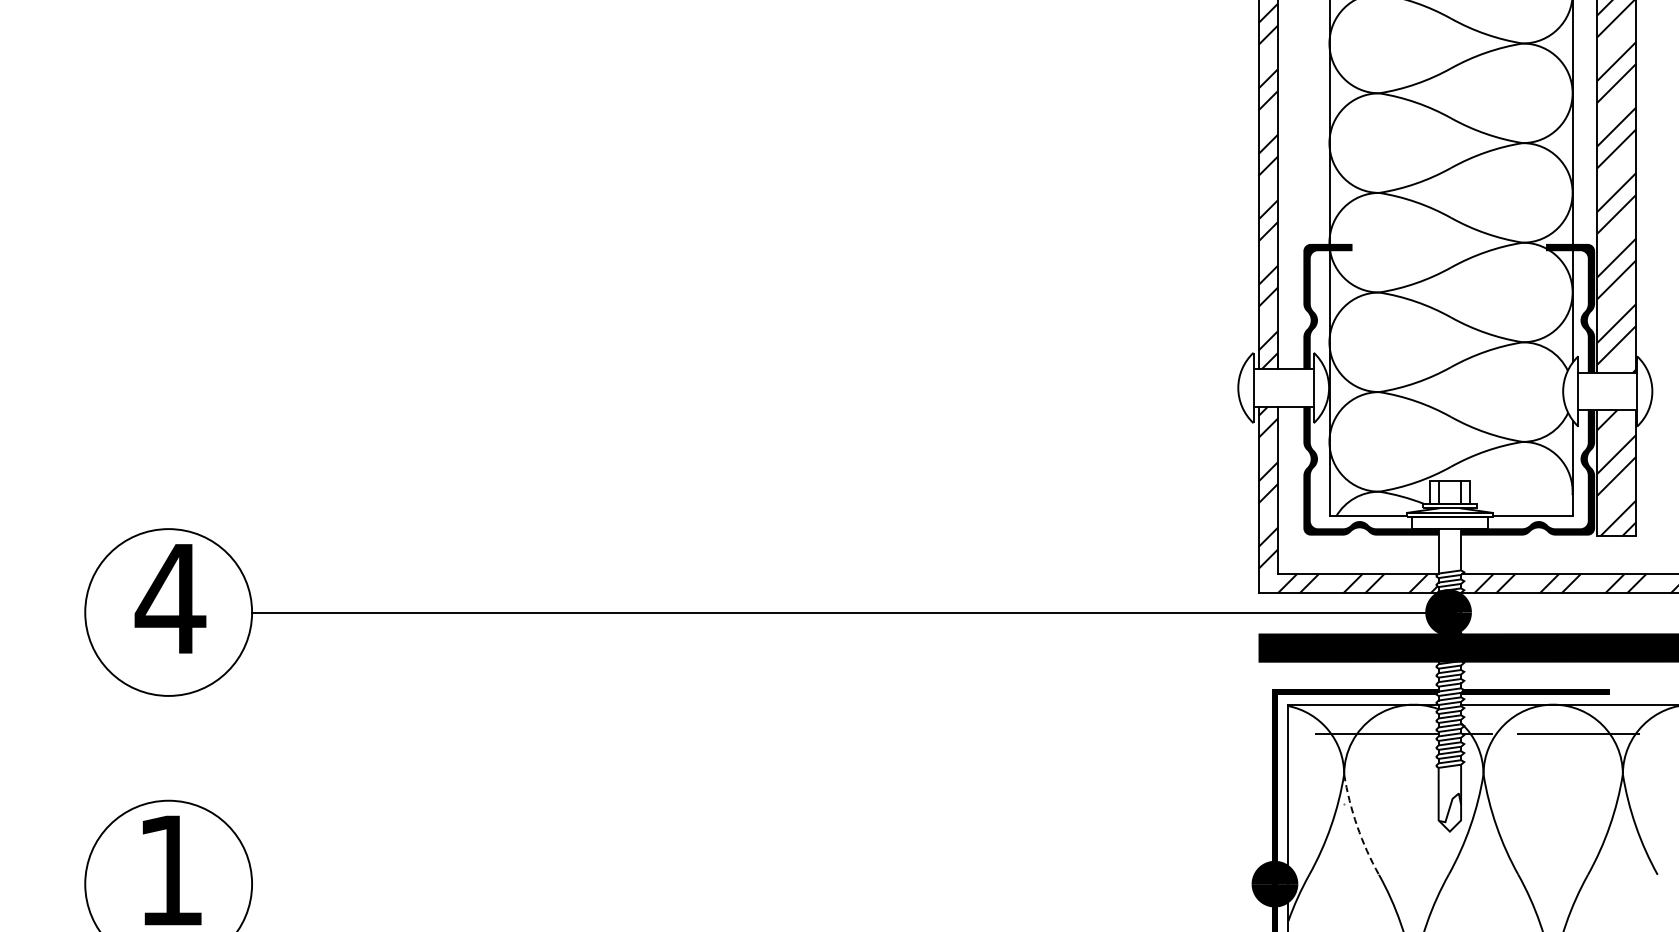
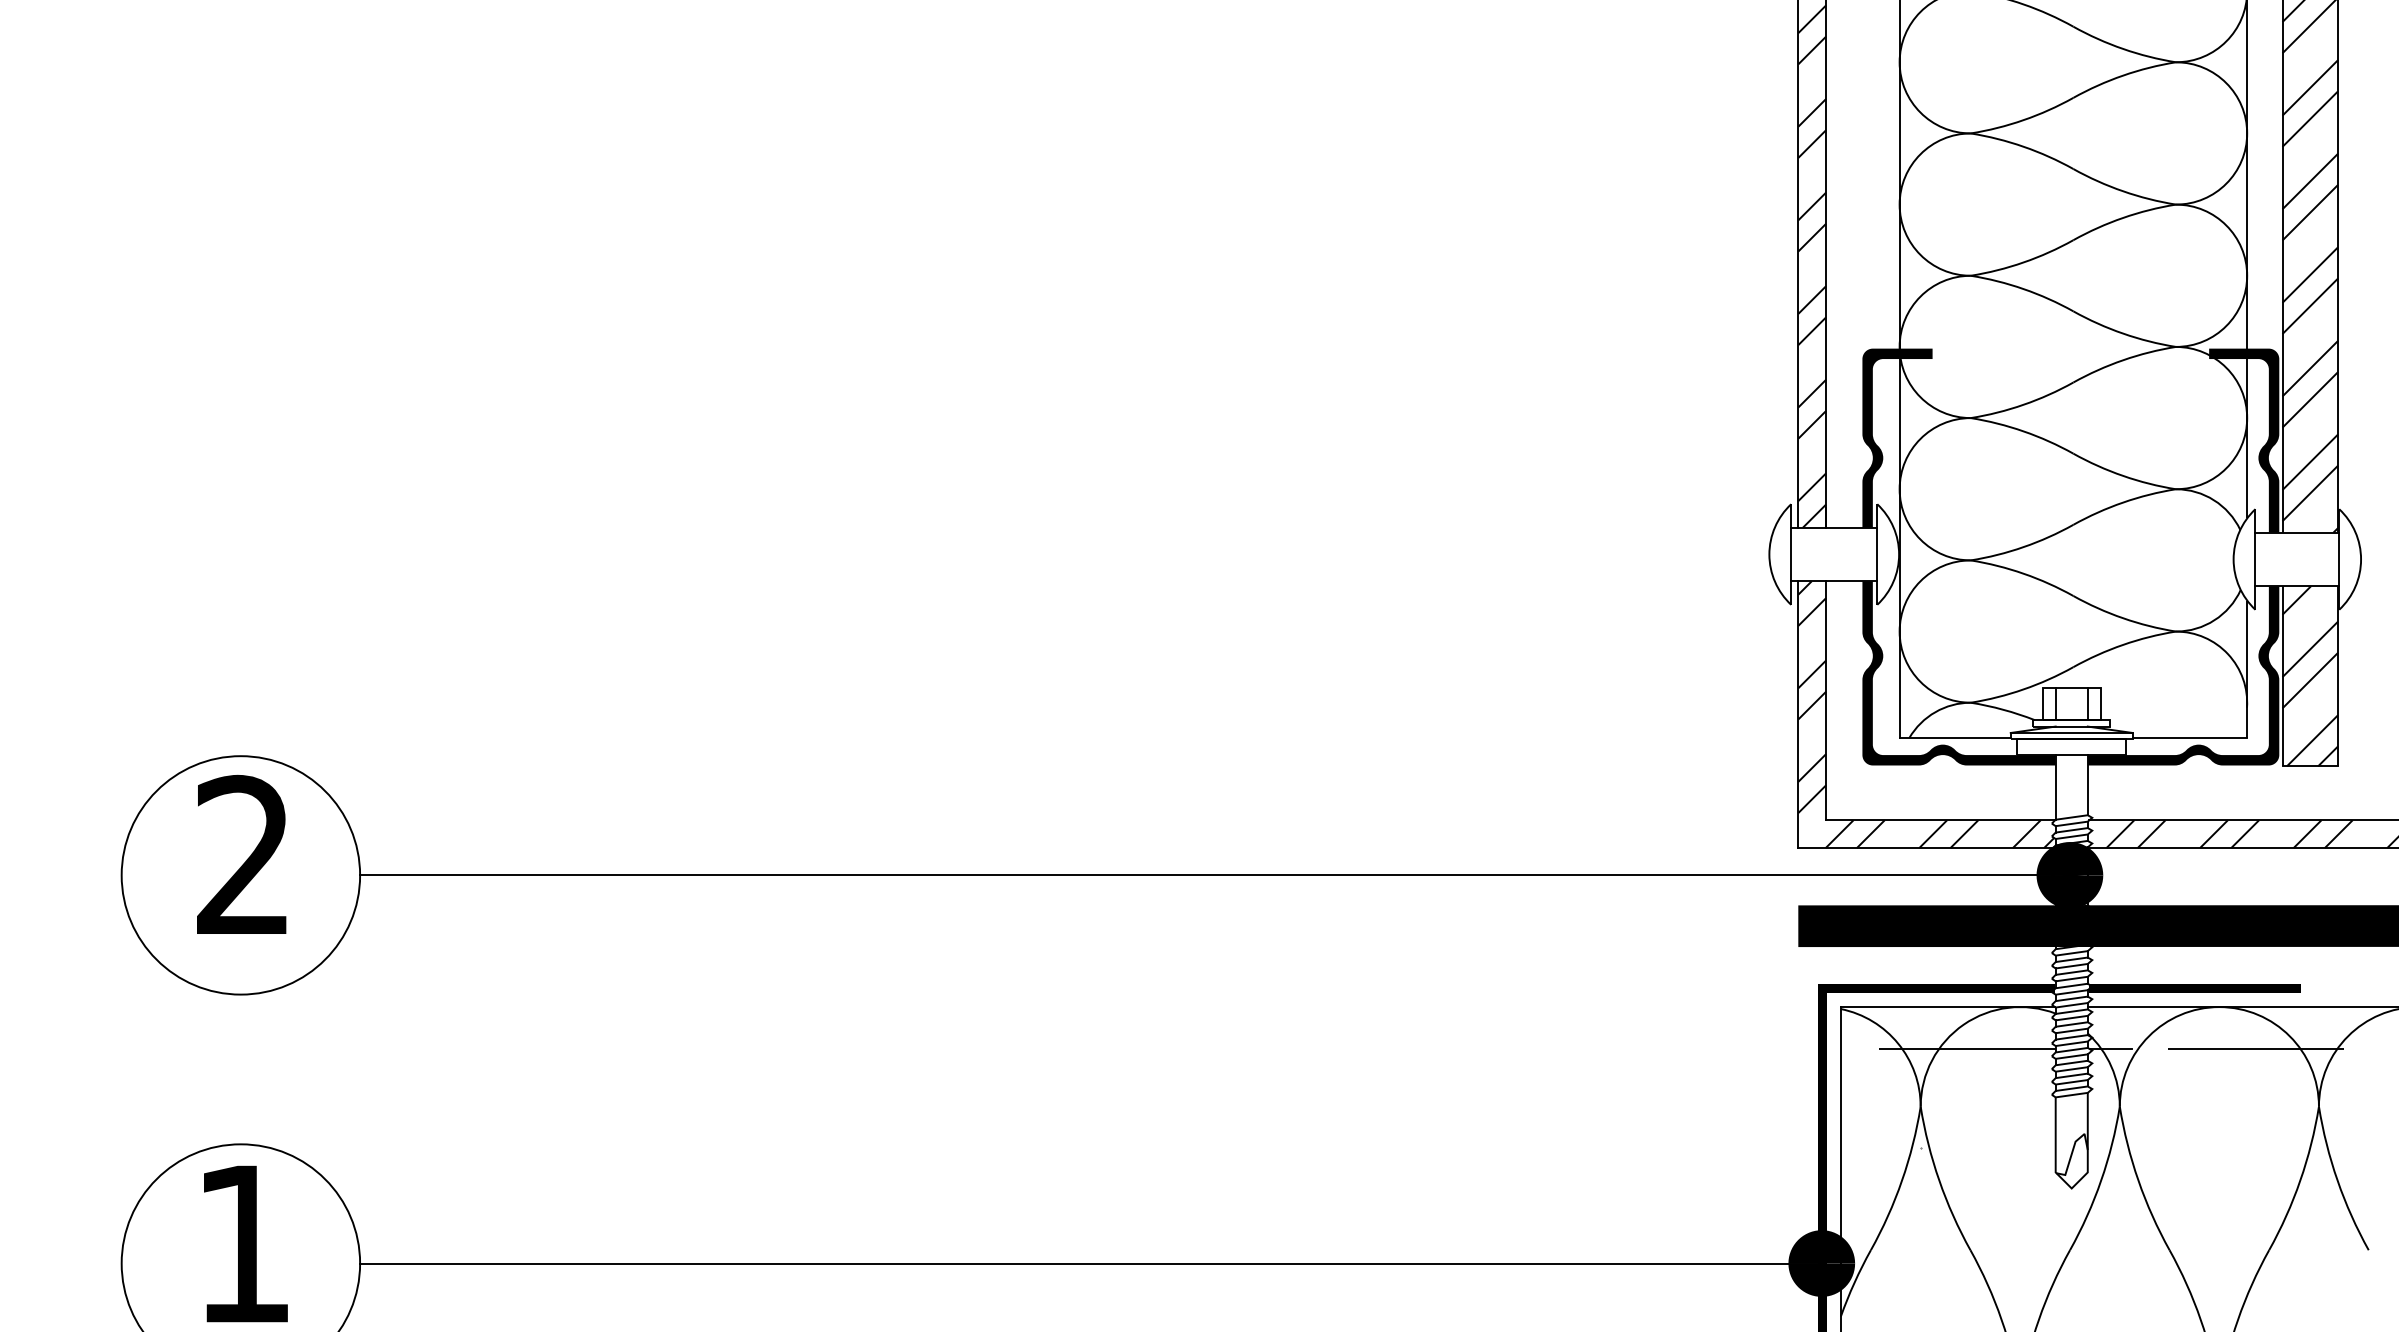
text: (170, 597) -> (243, 853), 4 -> 2
arc: (1357, 826) -> (1939, 1181), dashed -> solid
line: (763, 884) -> (1090, 1264), added

